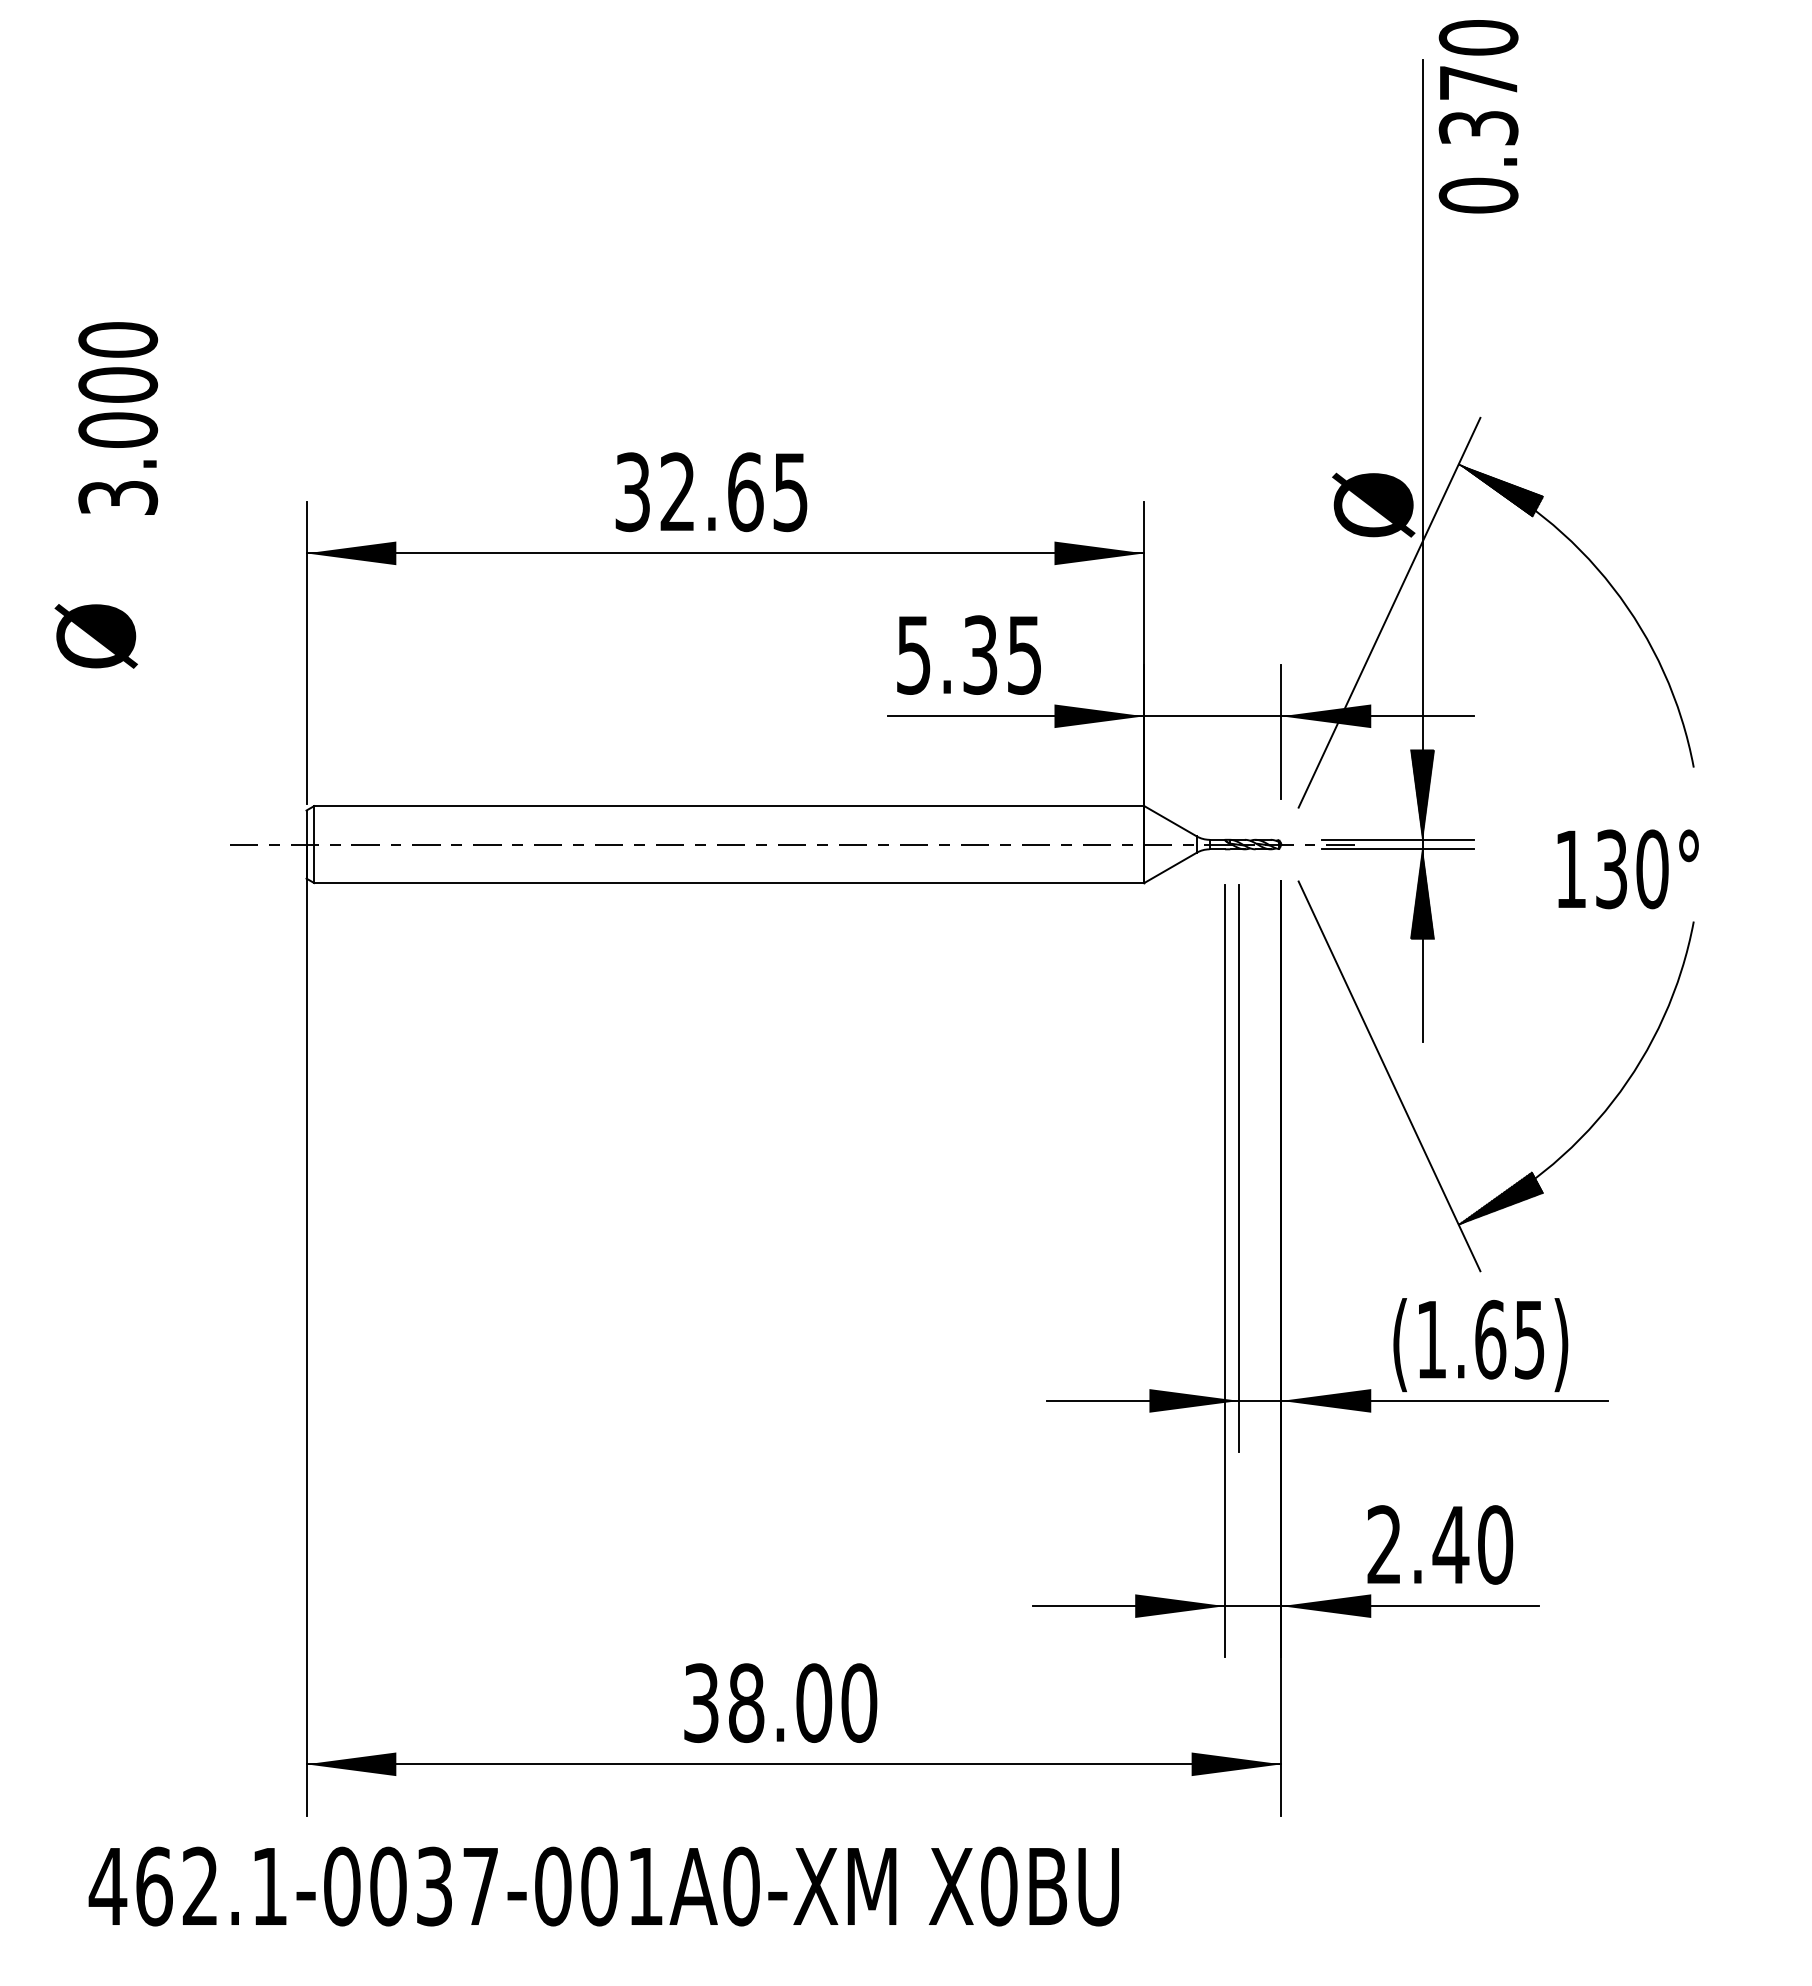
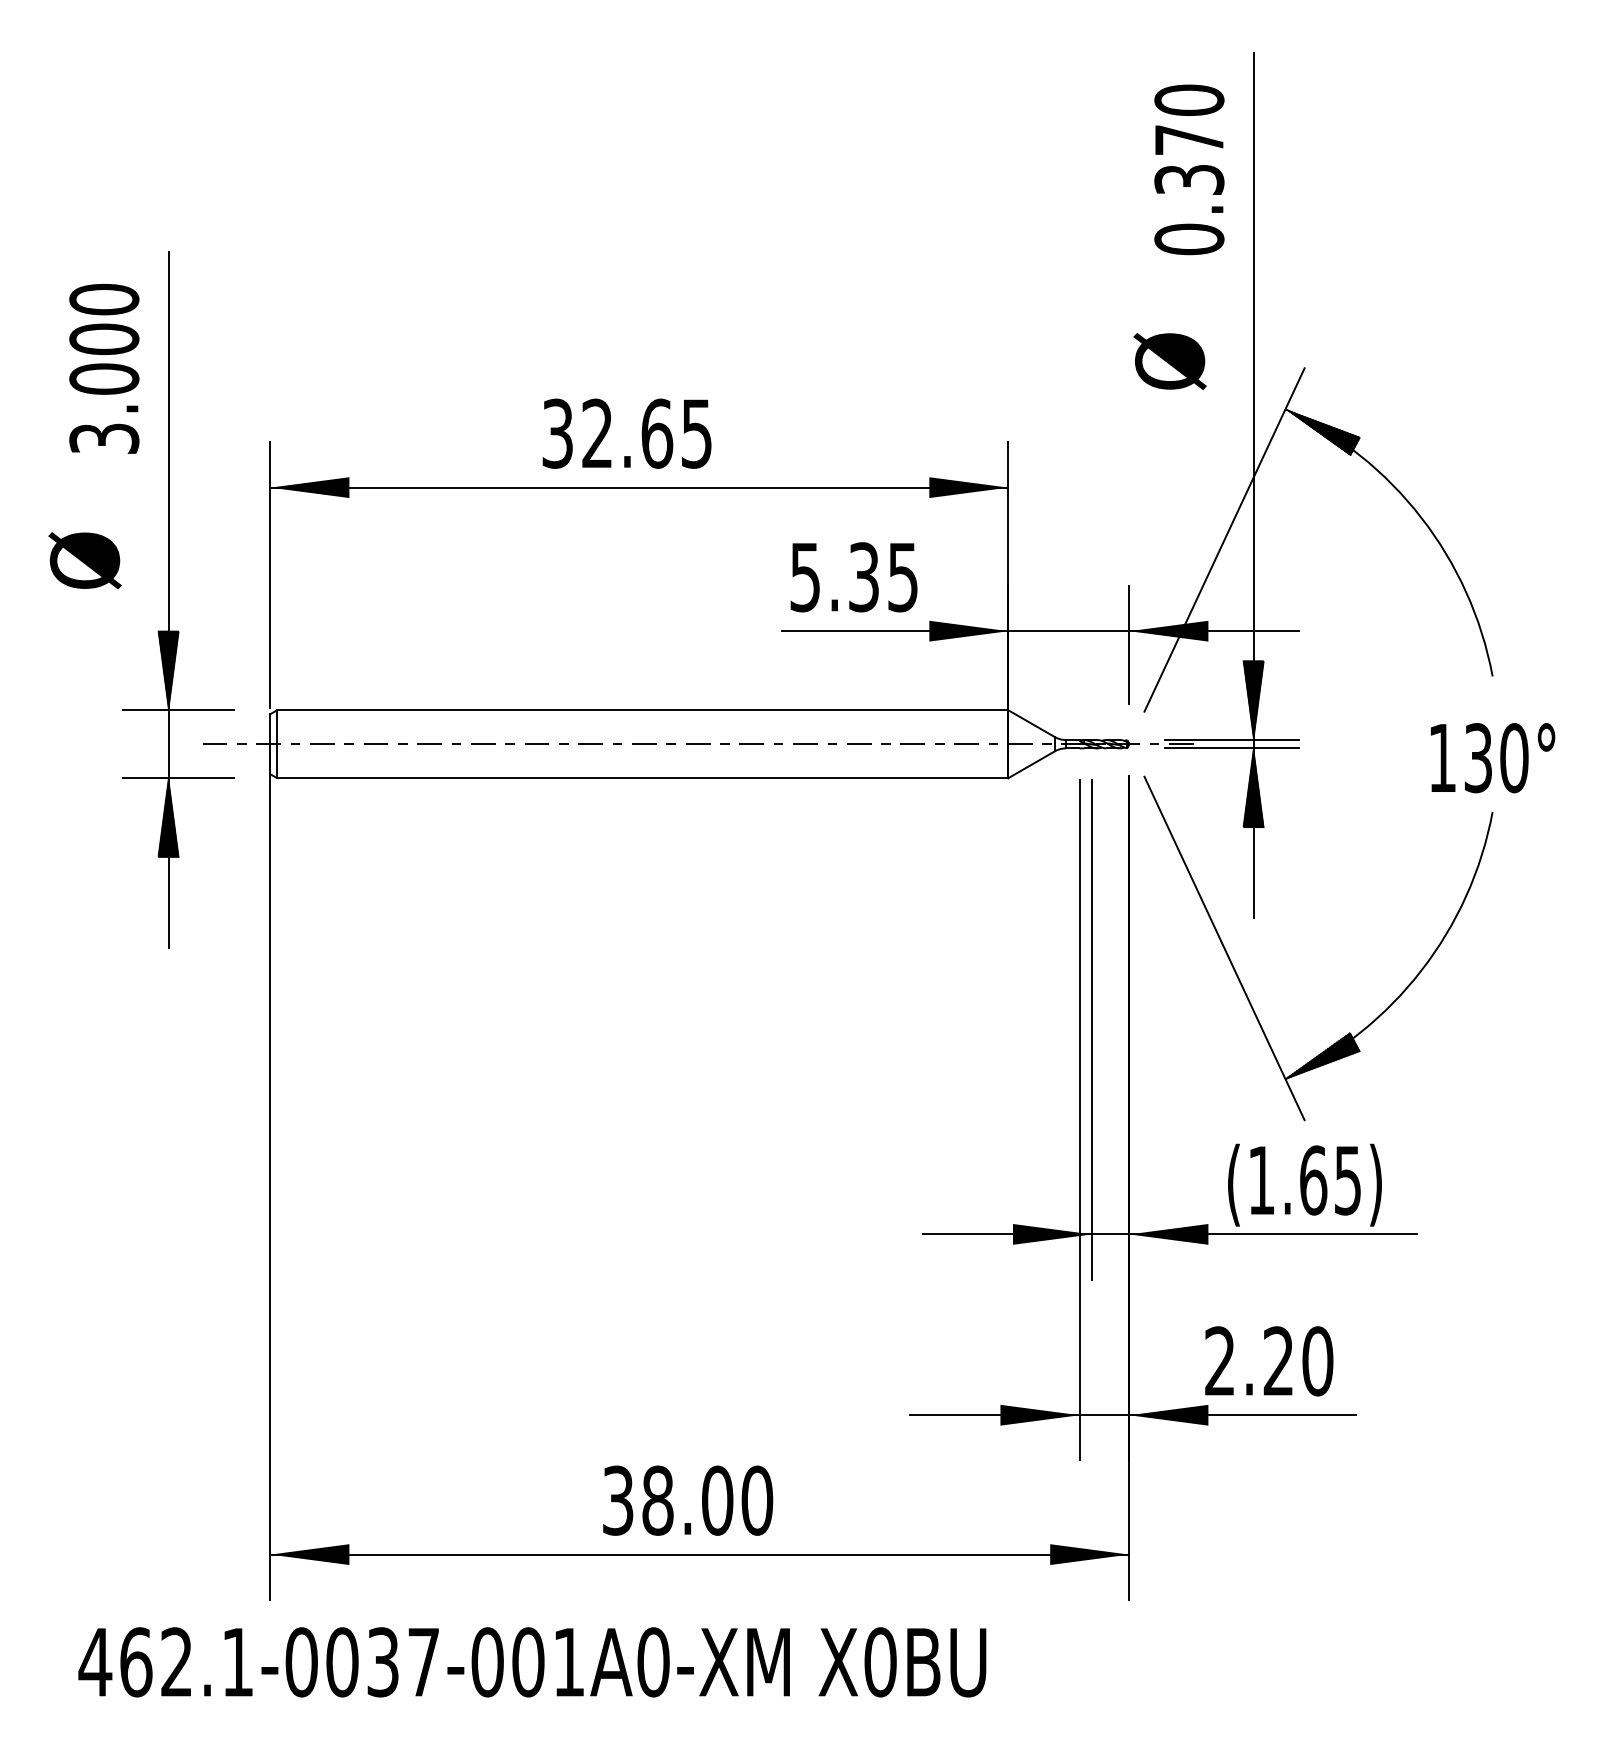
text: (1478, 116) -> (1189, 169), moved
text: (1373, 504) -> (1169, 360), moved
part: (191, 680) -> (168, 599), added
text: (1627, 869) -> (1492, 758), moved
text: (1450, 1544) -> (1278, 1360), 2.40 -> 2.20

